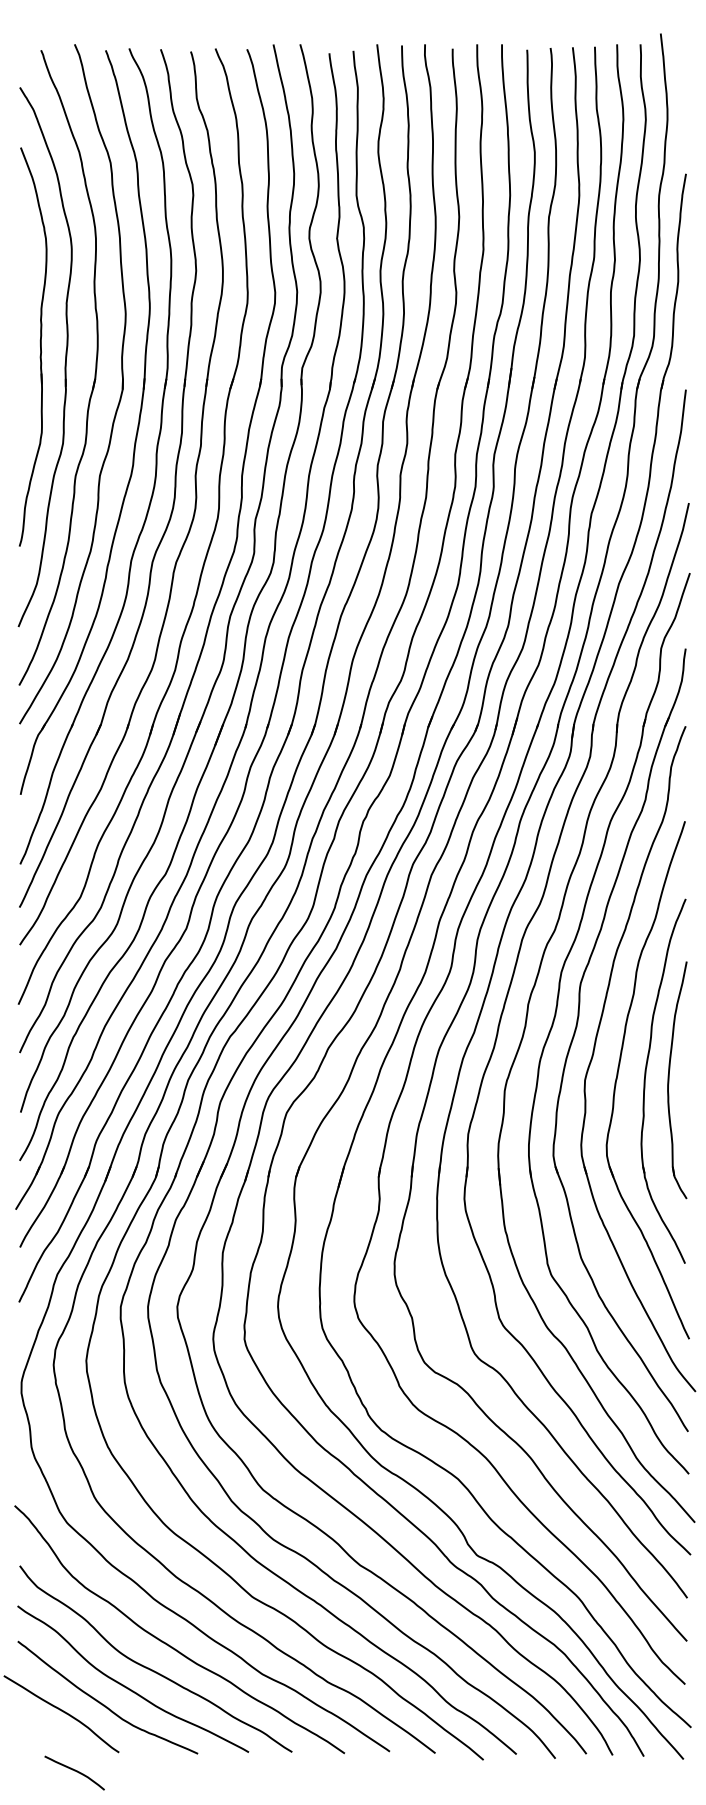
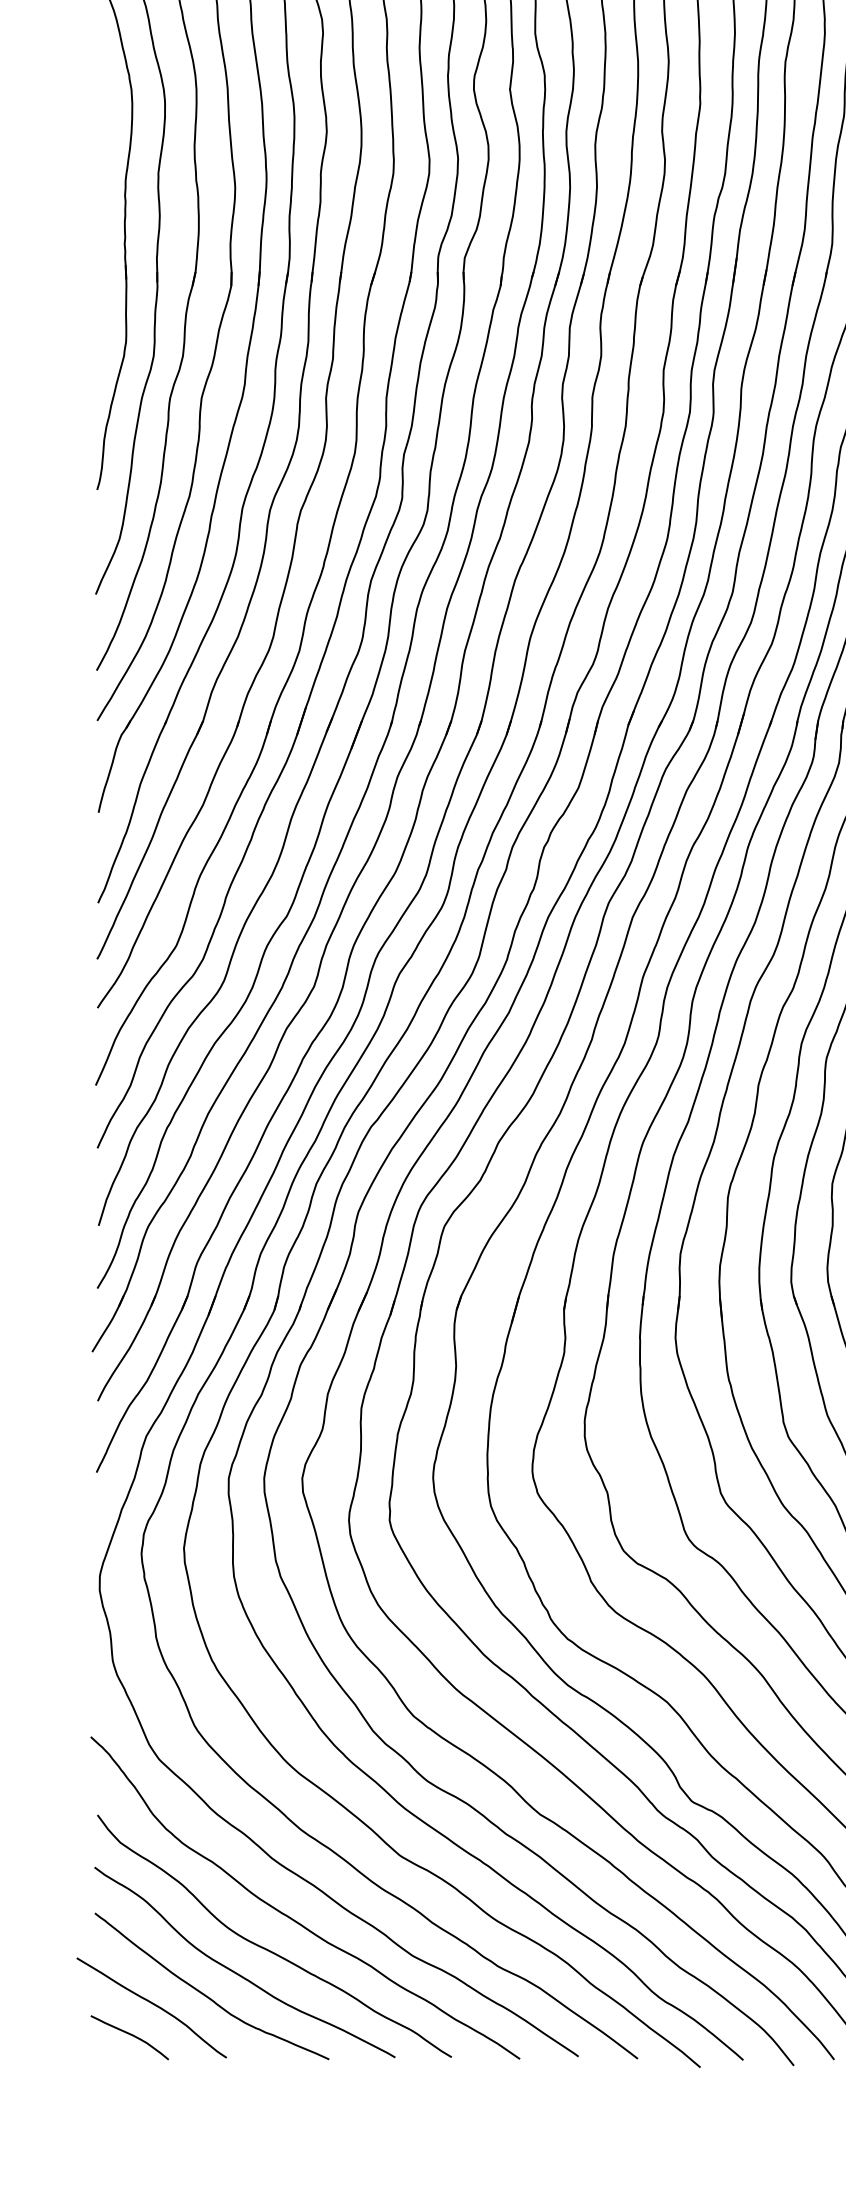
curve: (74, 1771) -> (129, 2035), moved

